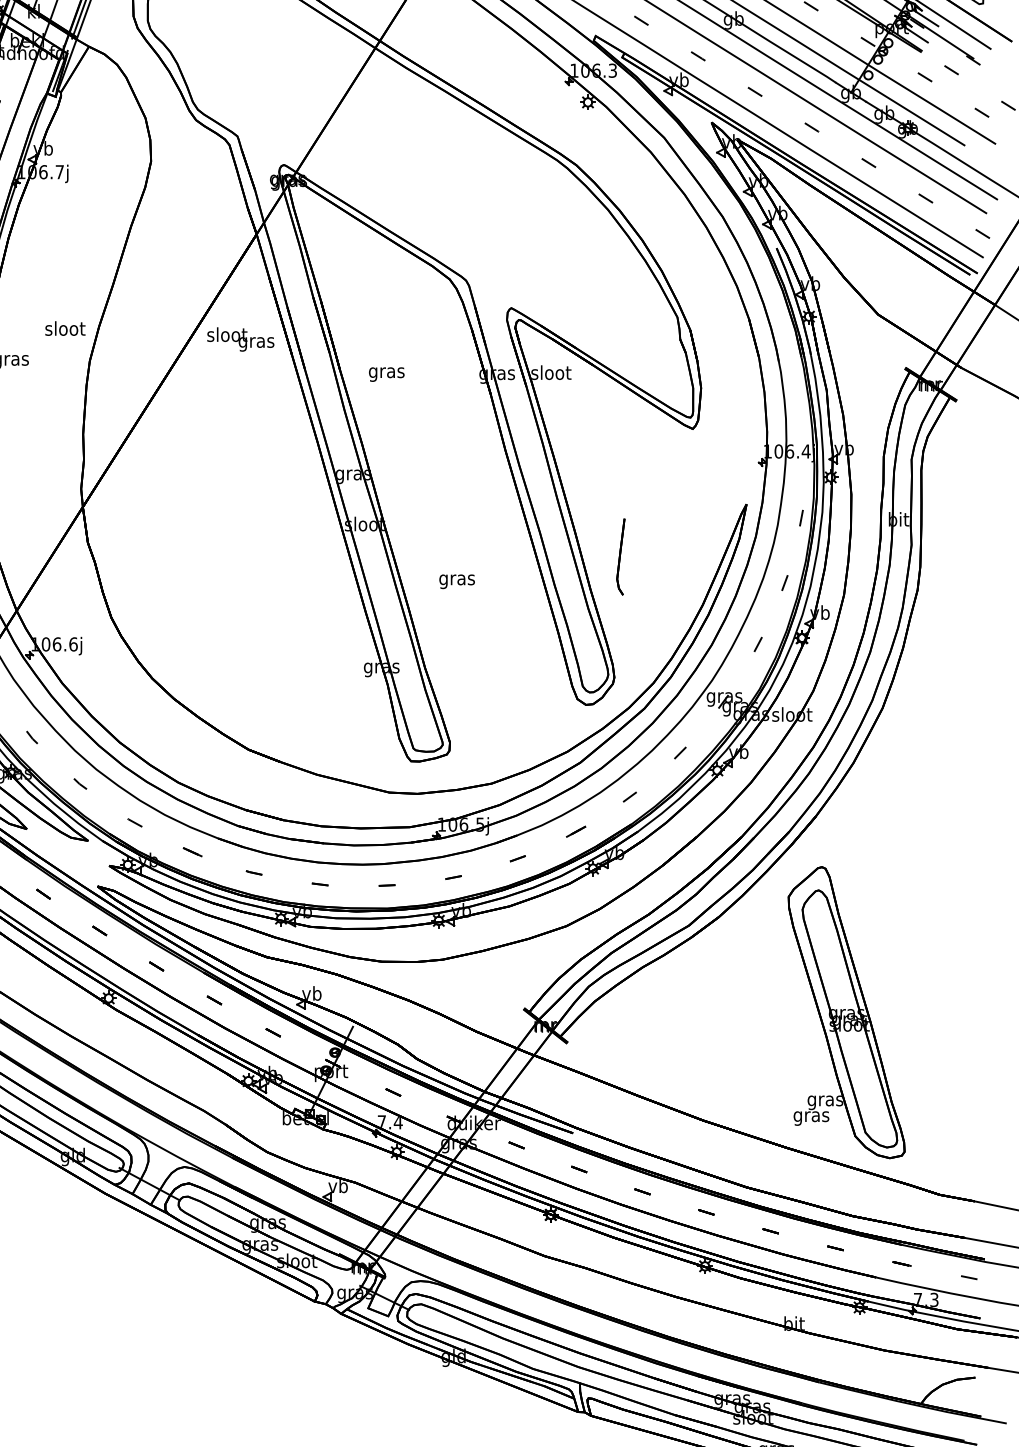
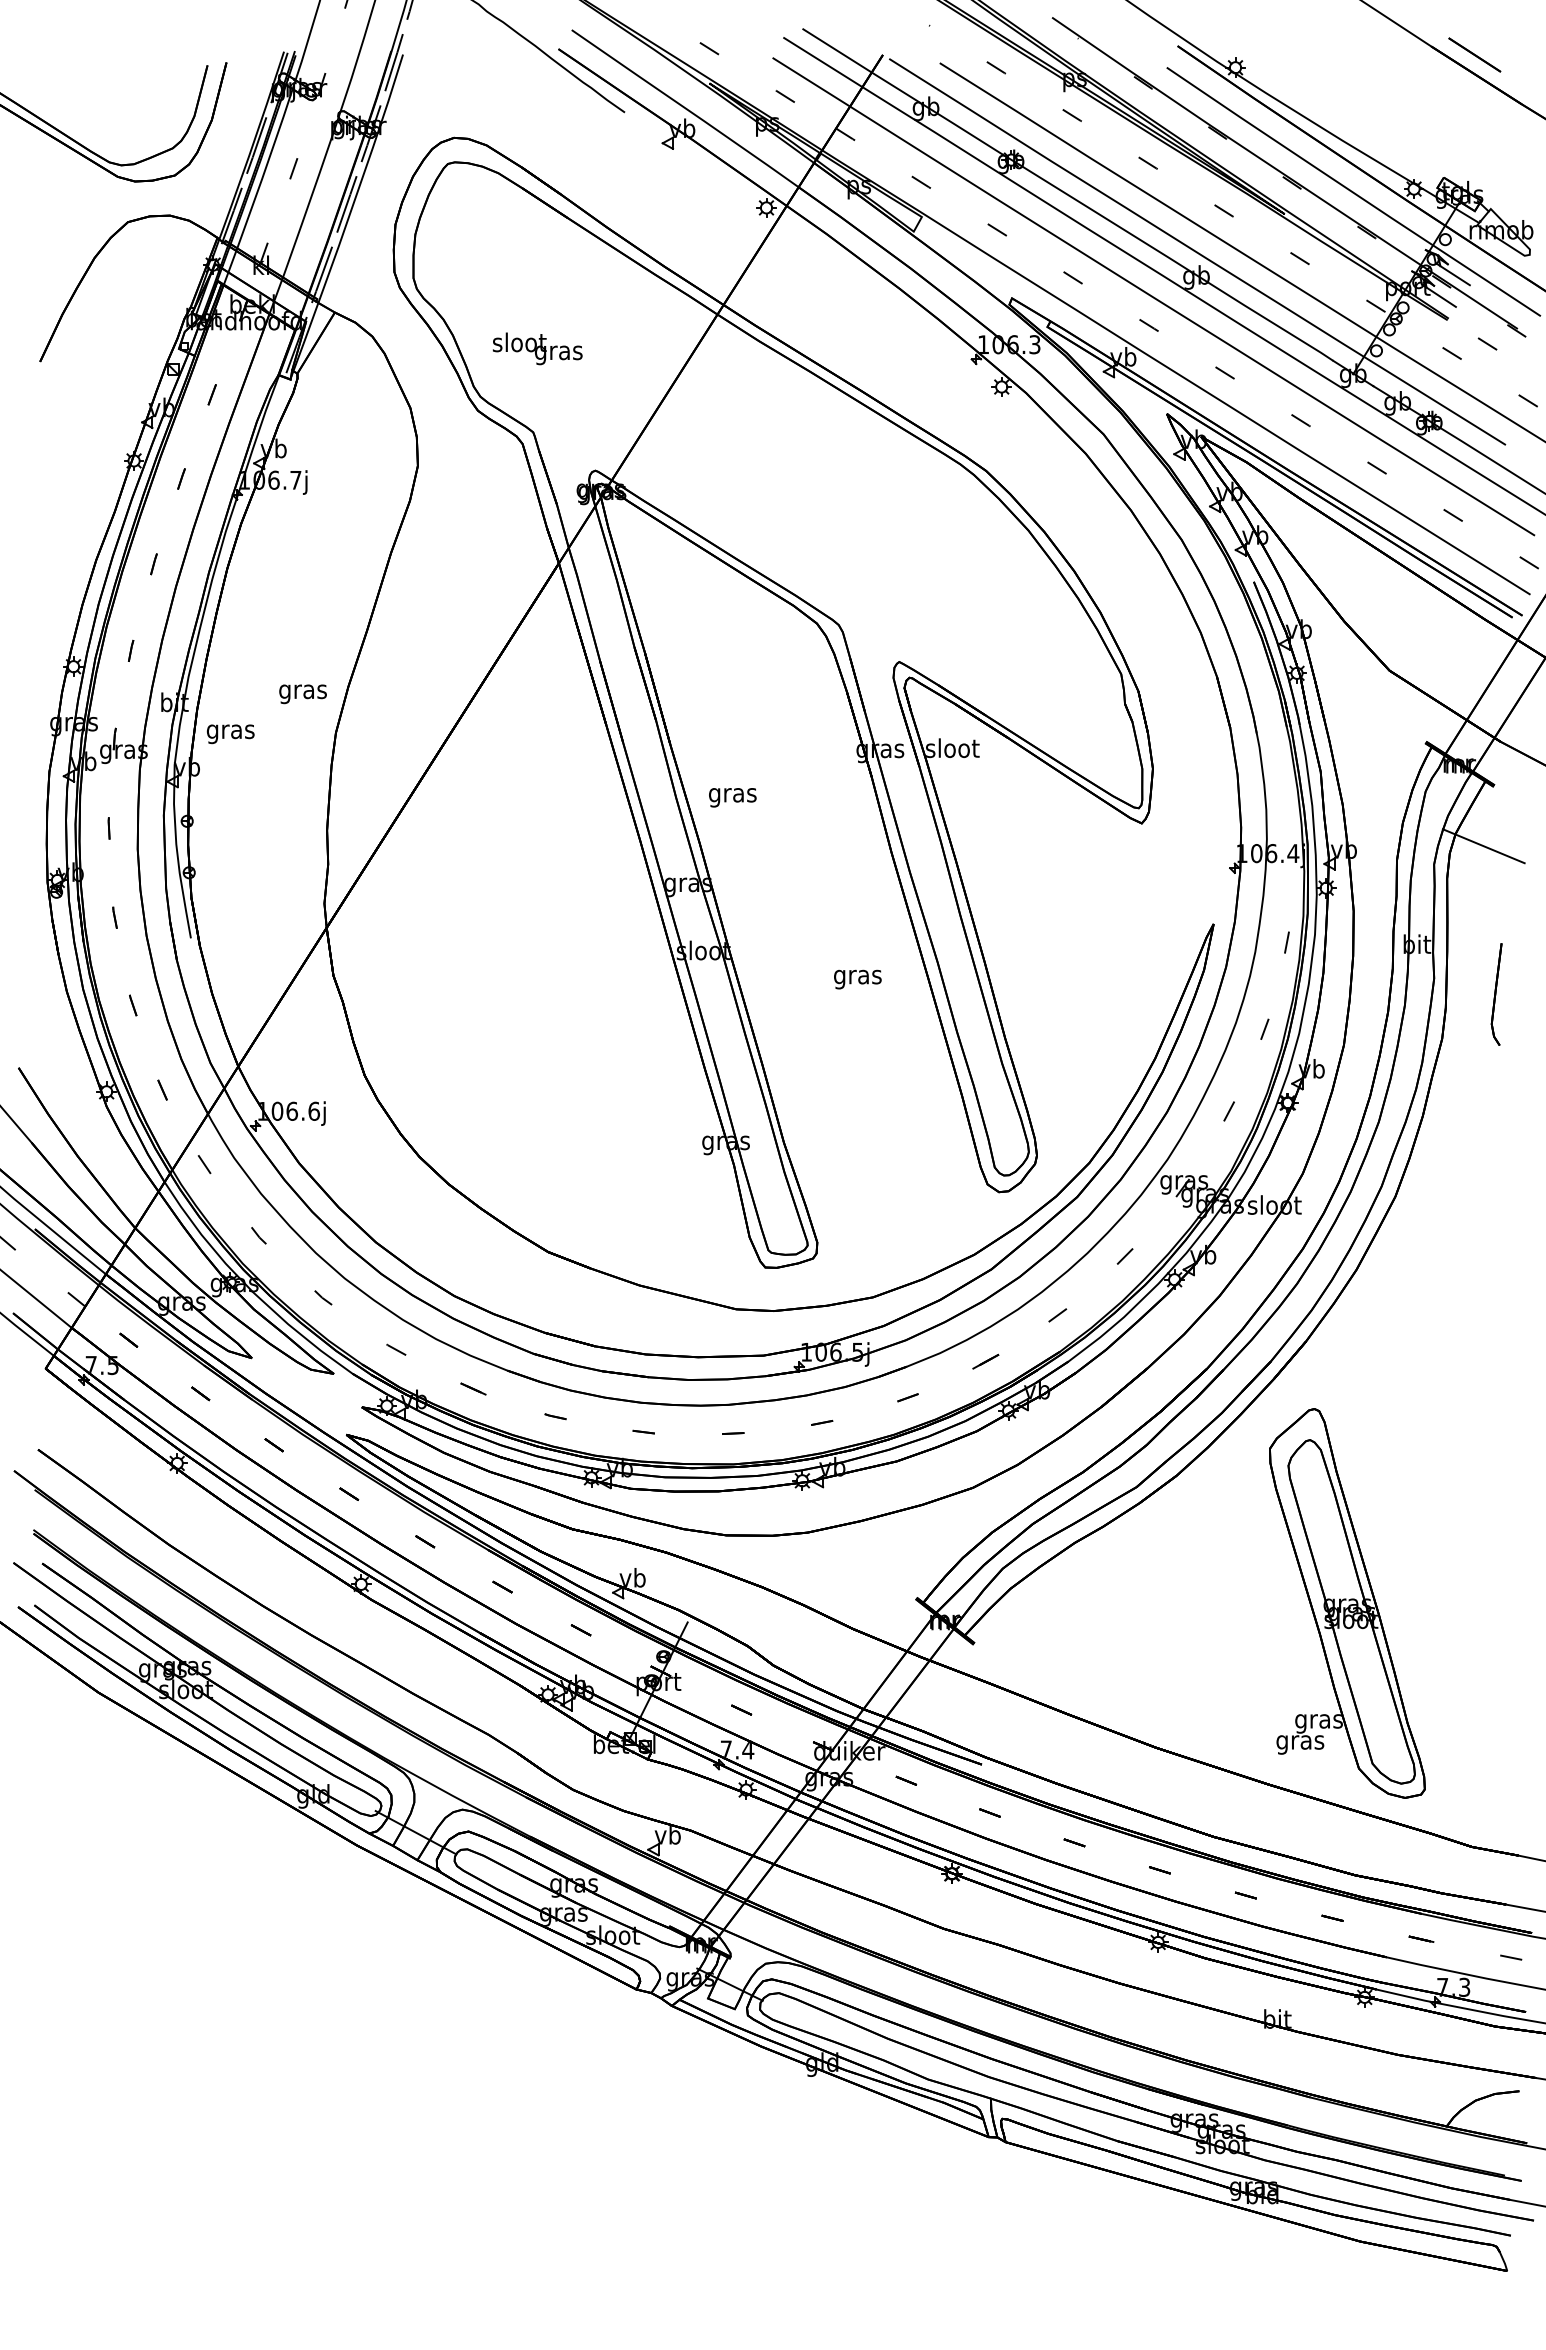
text: (65, 330) -> (303, 691), sloot -> gras
text: (240, 339) -> (537, 348), moved
text: (386, 374) -> (732, 797), moved
line: (948, 446) -> (1483, 846), added
part: (620, 556) -> (1496, 994), moved
text: (456, 581) -> (857, 979), moved

